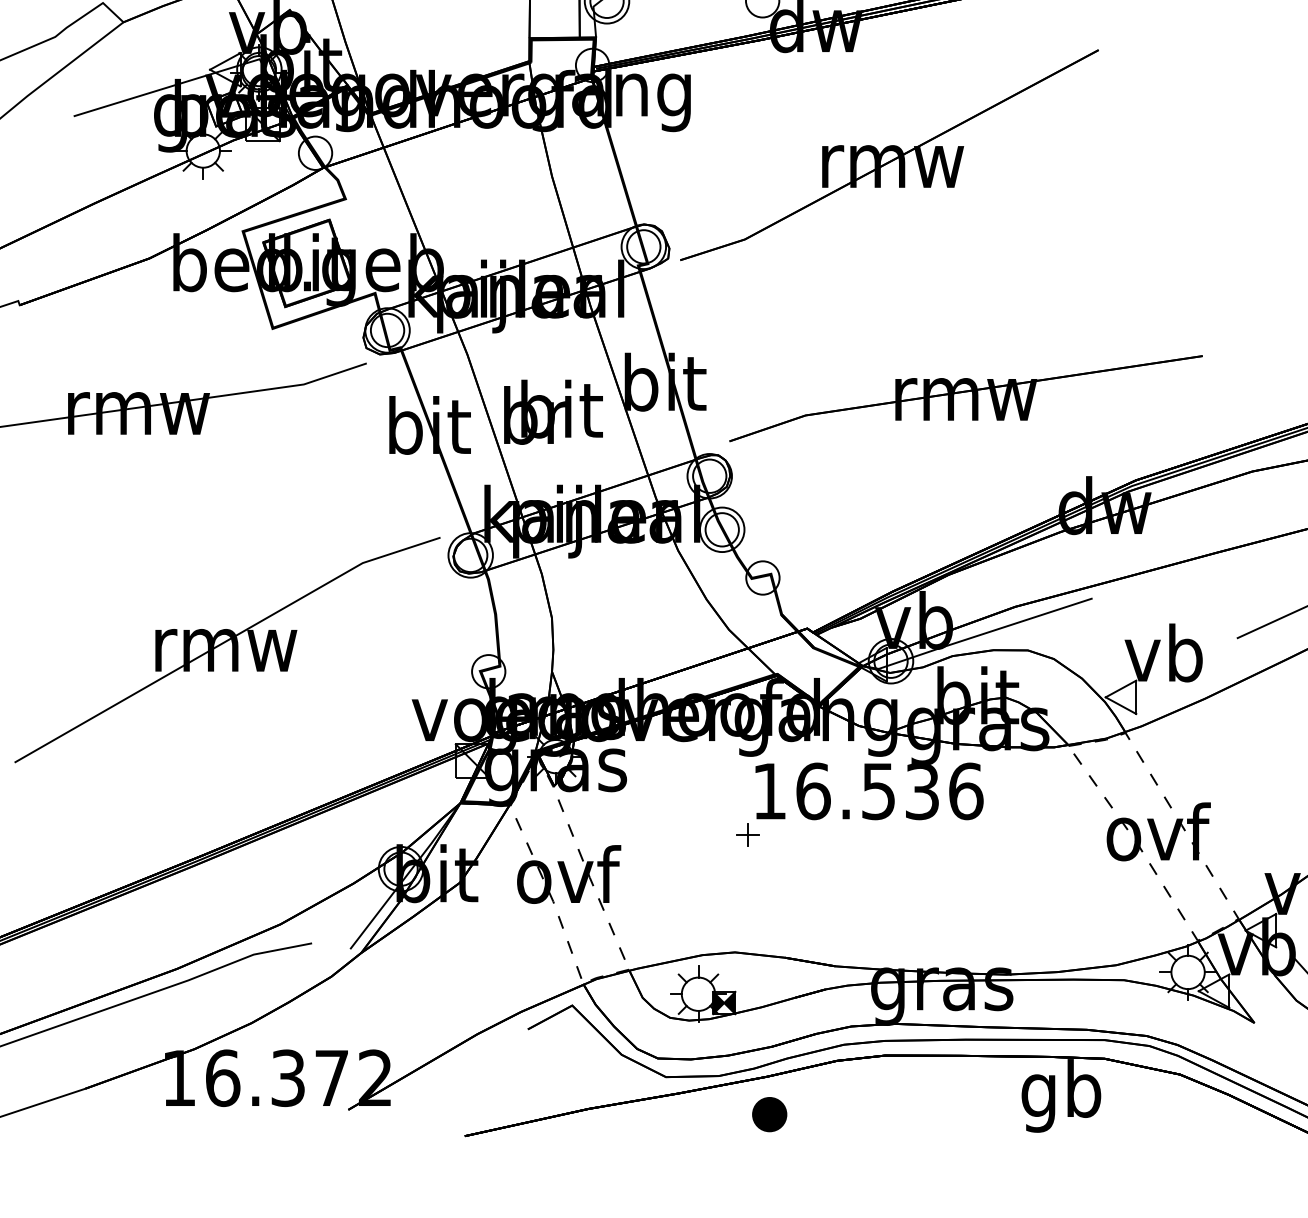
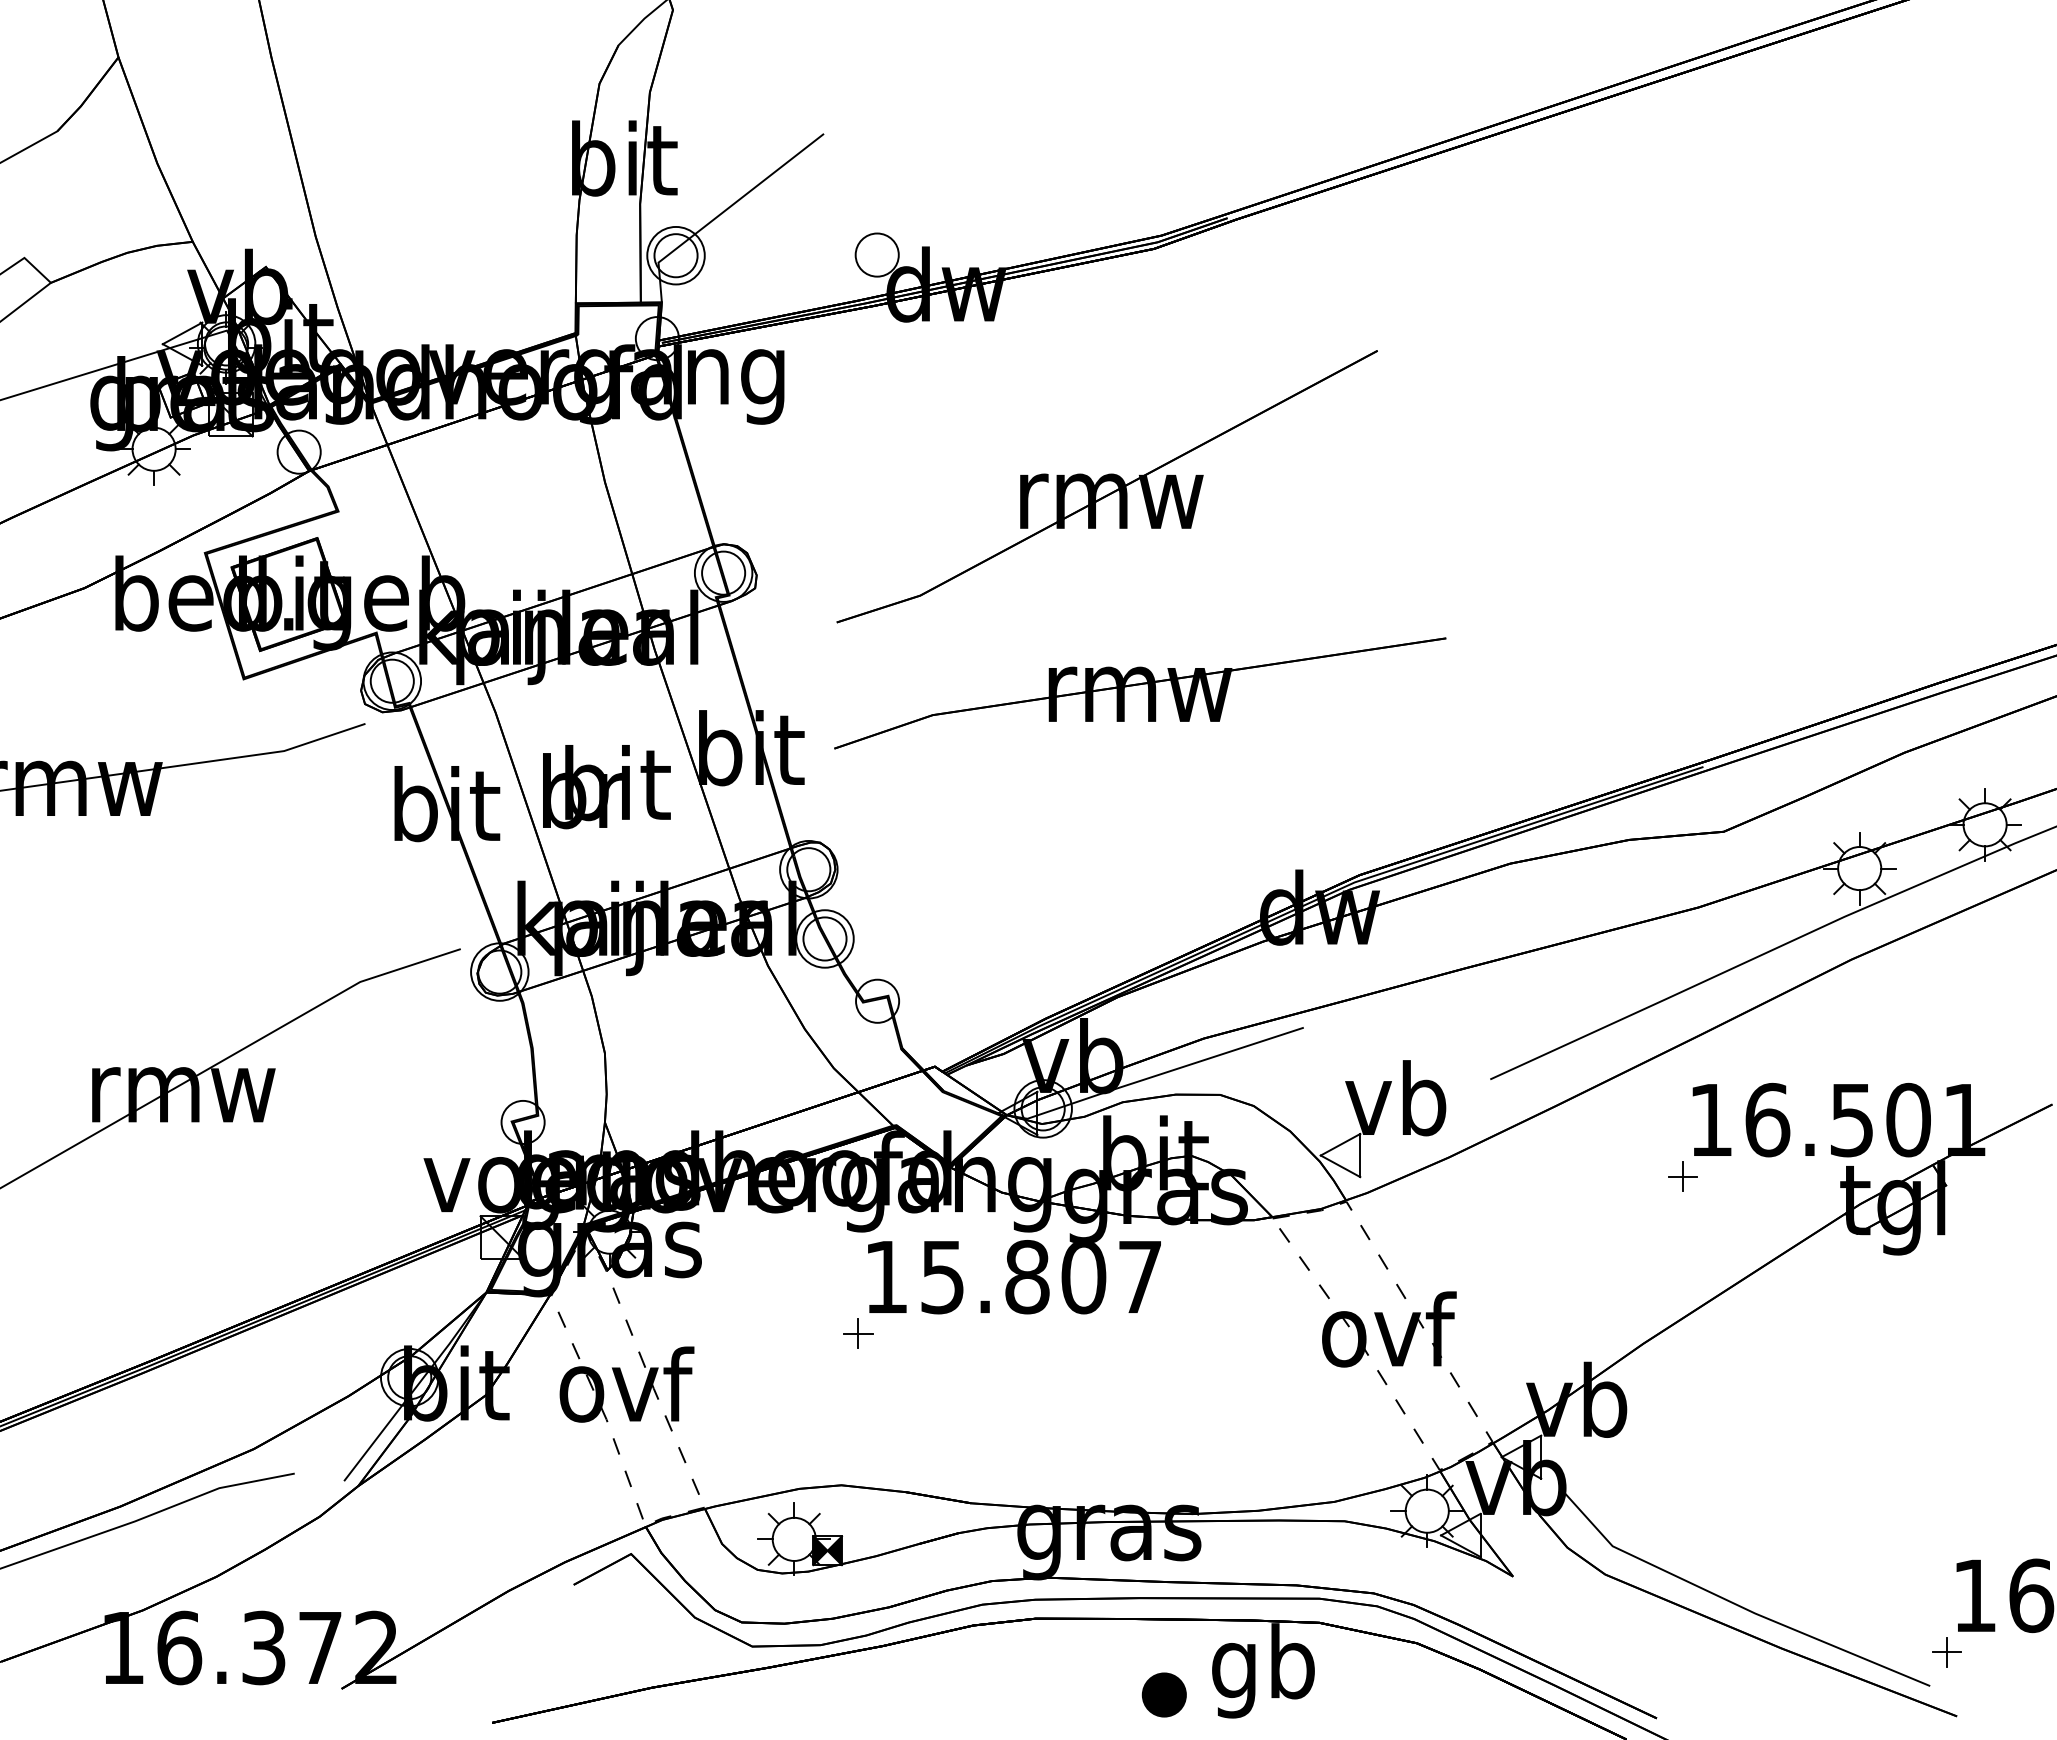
part: (888, 155) -> (1106, 486), moved
part: (972, 398) -> (1148, 693), moved
text: (889, 791) -> (1041, 1277), 16.536 -> 15.807
part: (769, 1114) -> (1163, 1694), moved

